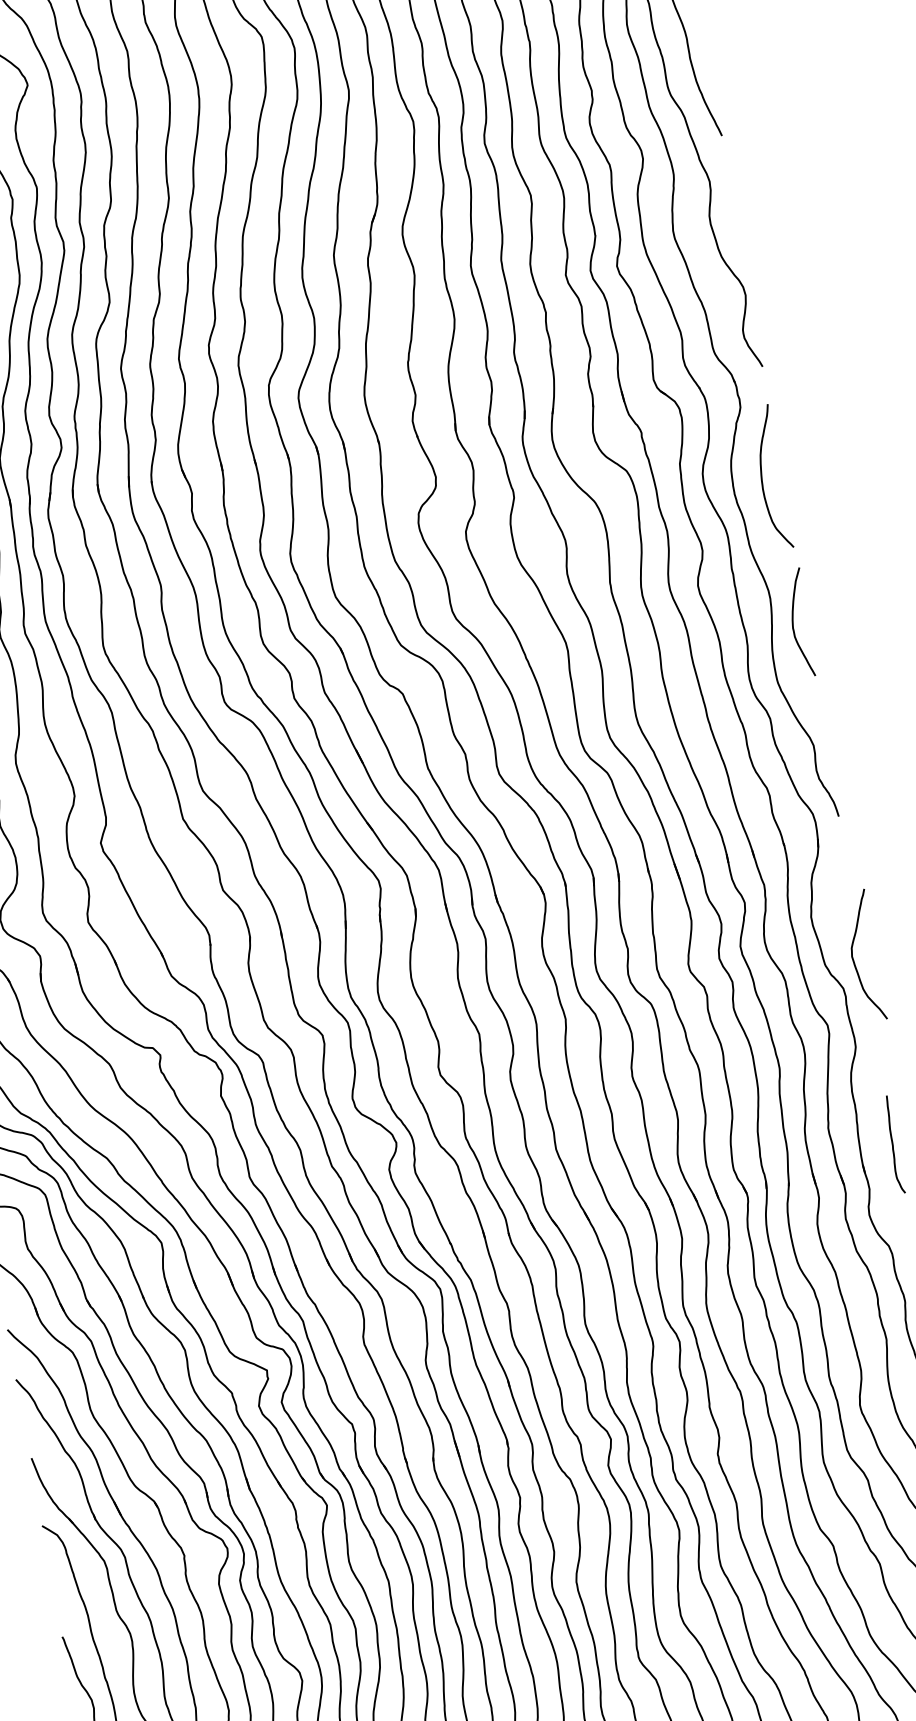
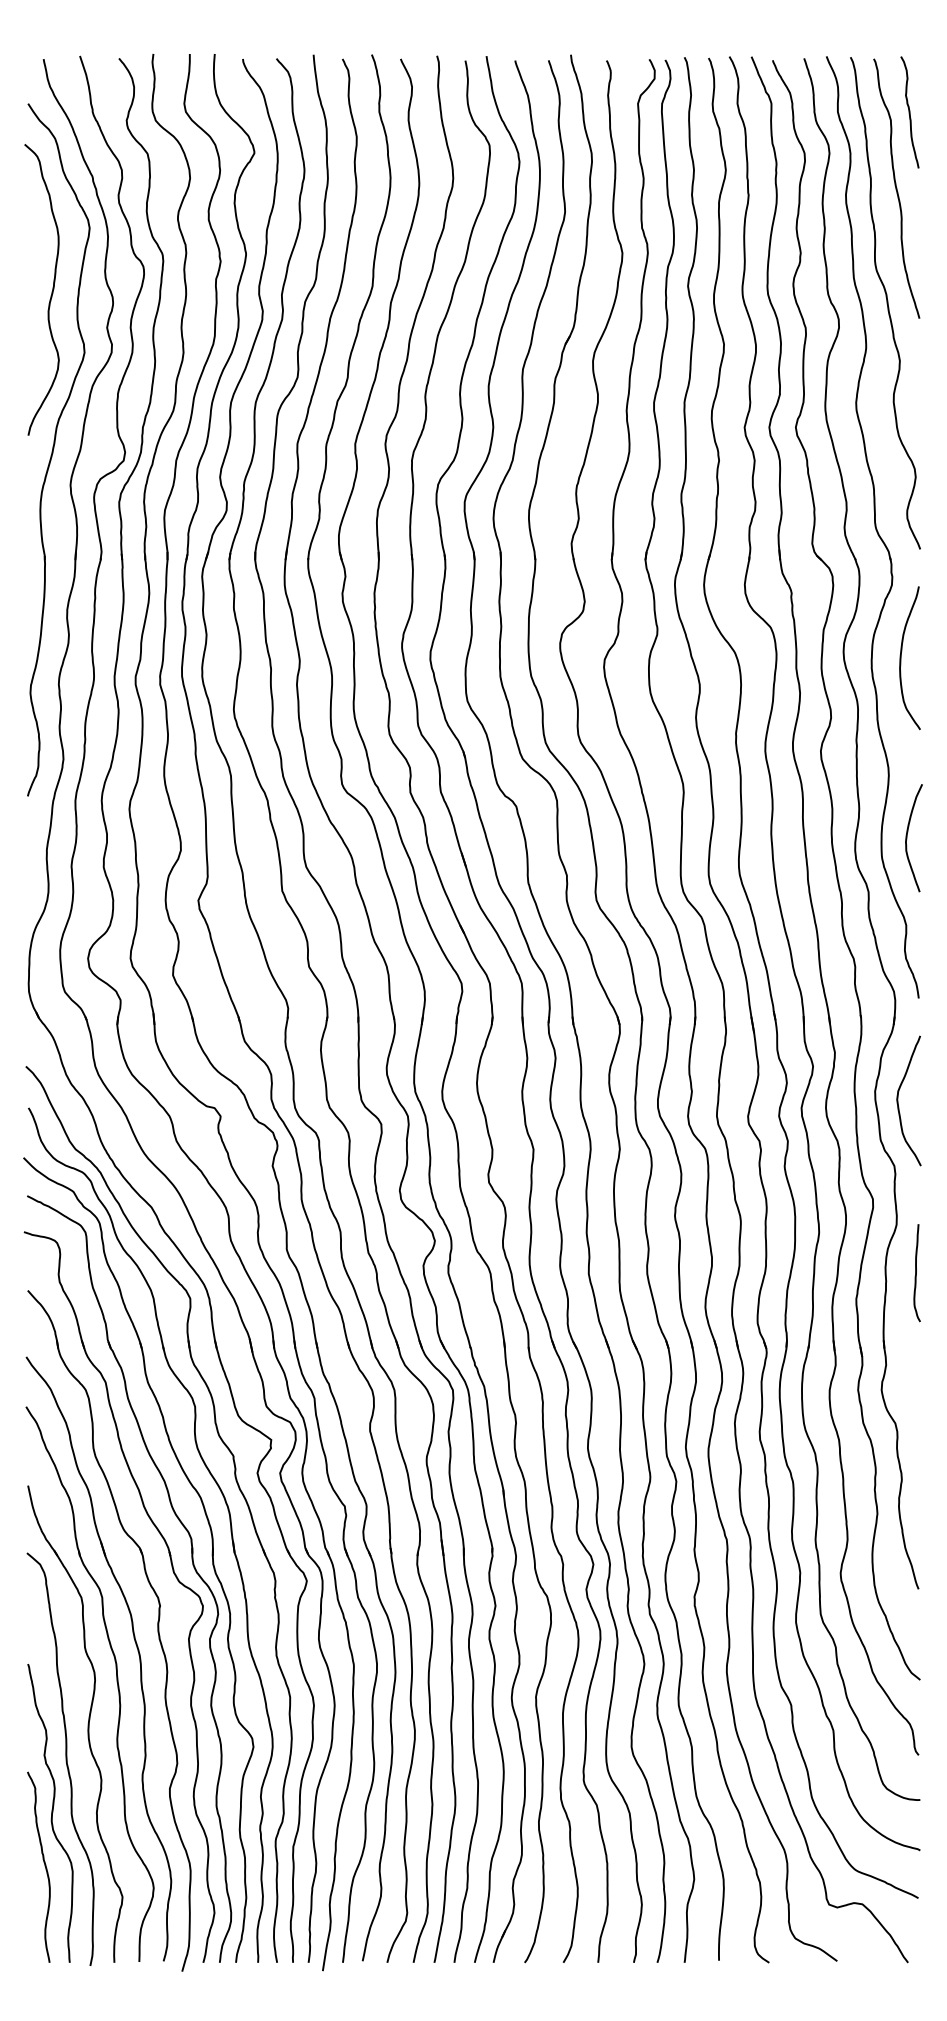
curve: (793, 624) -> (907, 838), moved
curve: (853, 957) -> (898, 1100), moved
curve: (893, 1145) -> (916, 1273), moved

